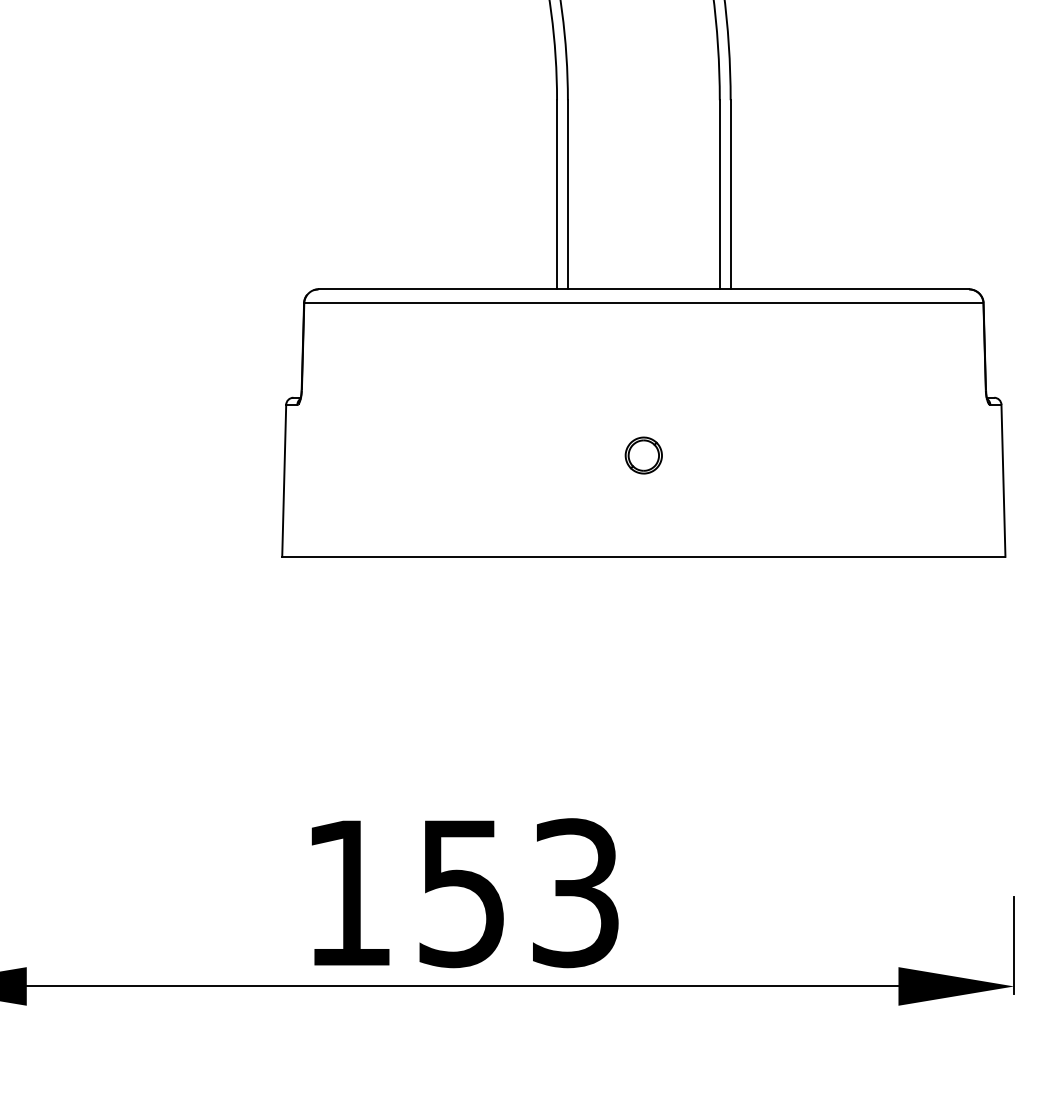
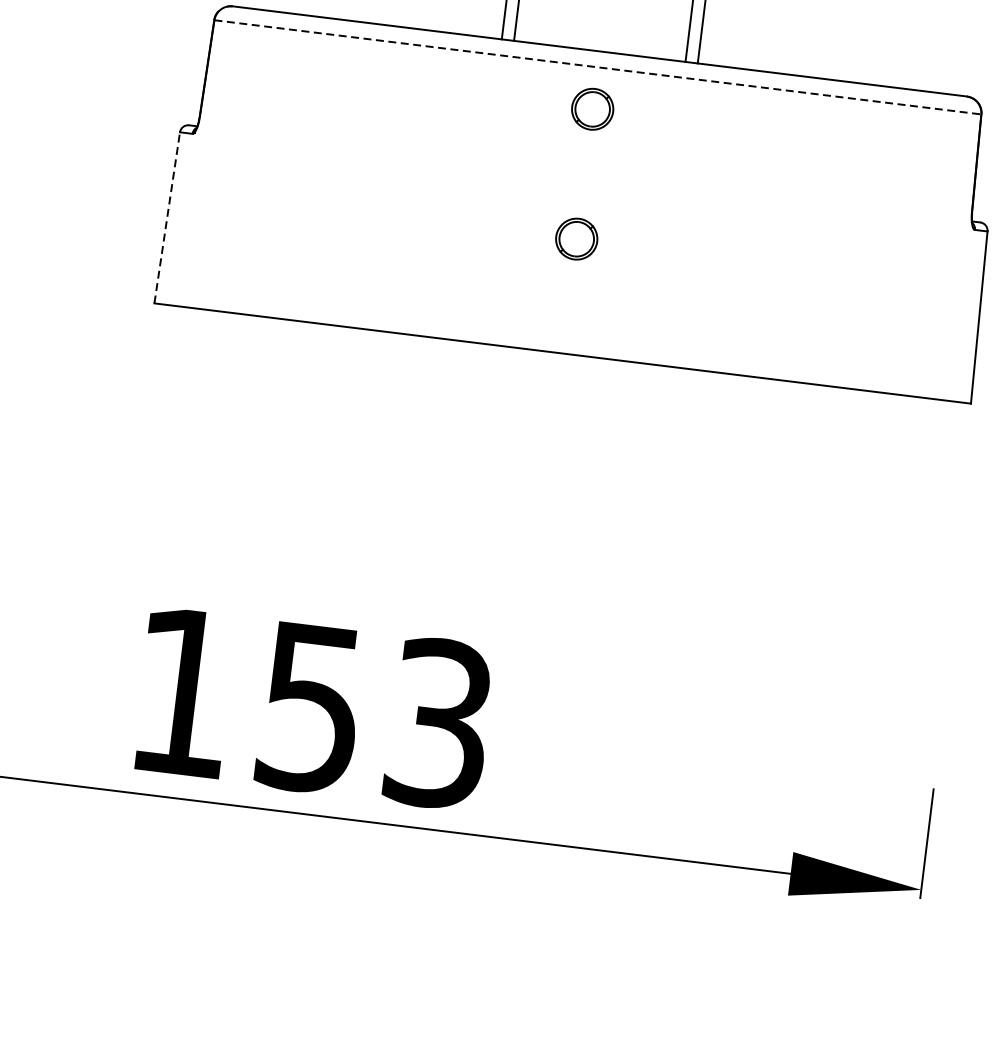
line: (643, 303) -> (597, 67), solid -> dashed
part: (643, 340) -> (592, 109), added
line: (284, 480) -> (167, 217), solid -> dashed

